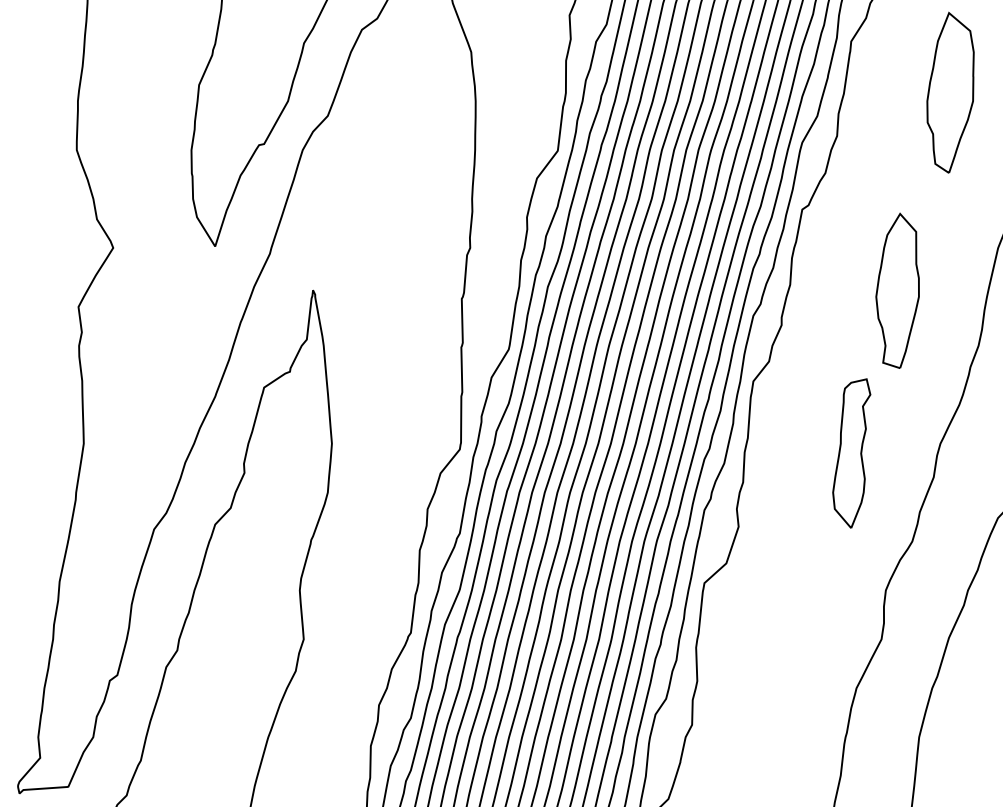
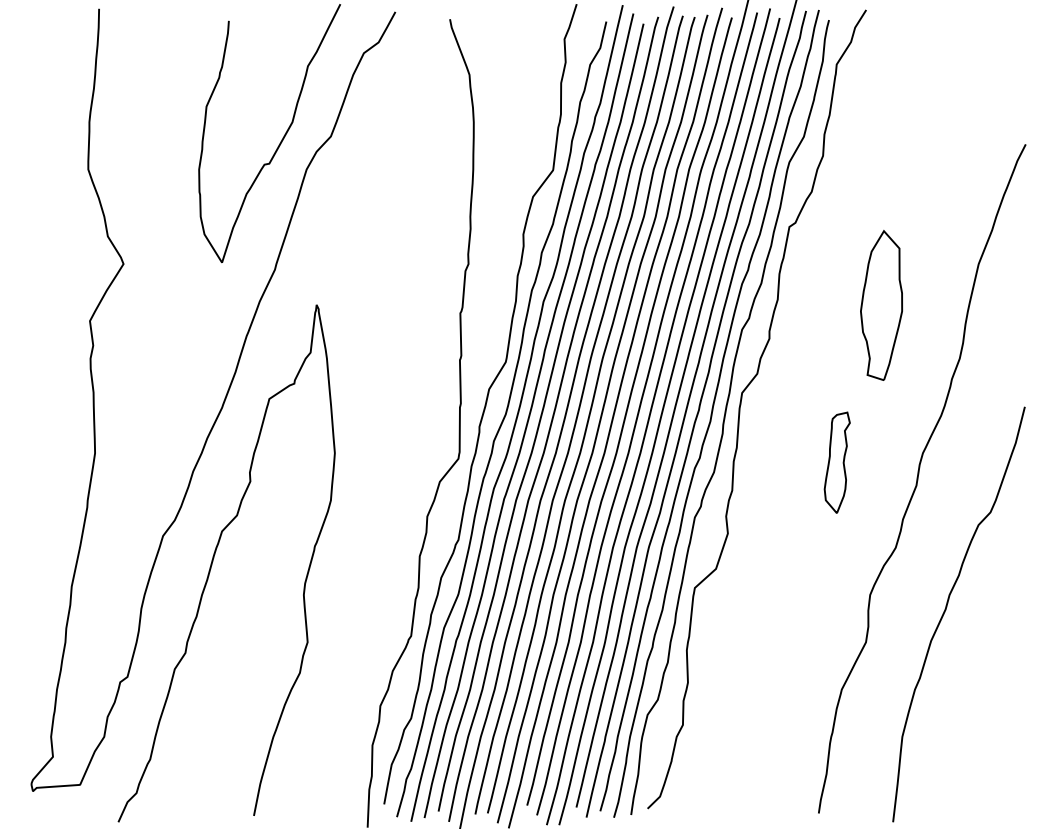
part: (950, 93) -> (932, 114), removed
part: (852, 453) -> (837, 462), size x0.7

